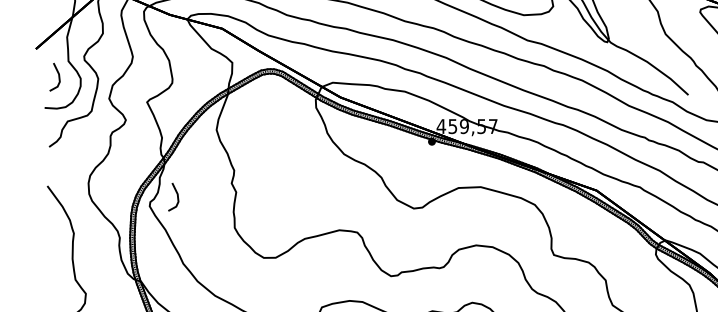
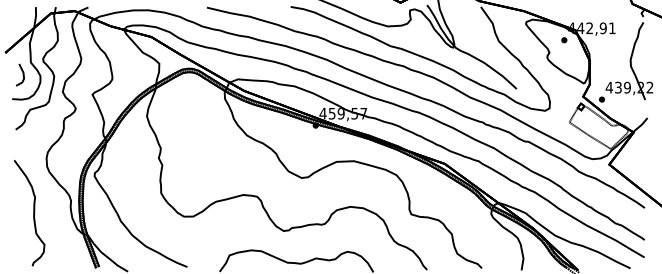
line: (176, 196) -> (115, 168), removed

